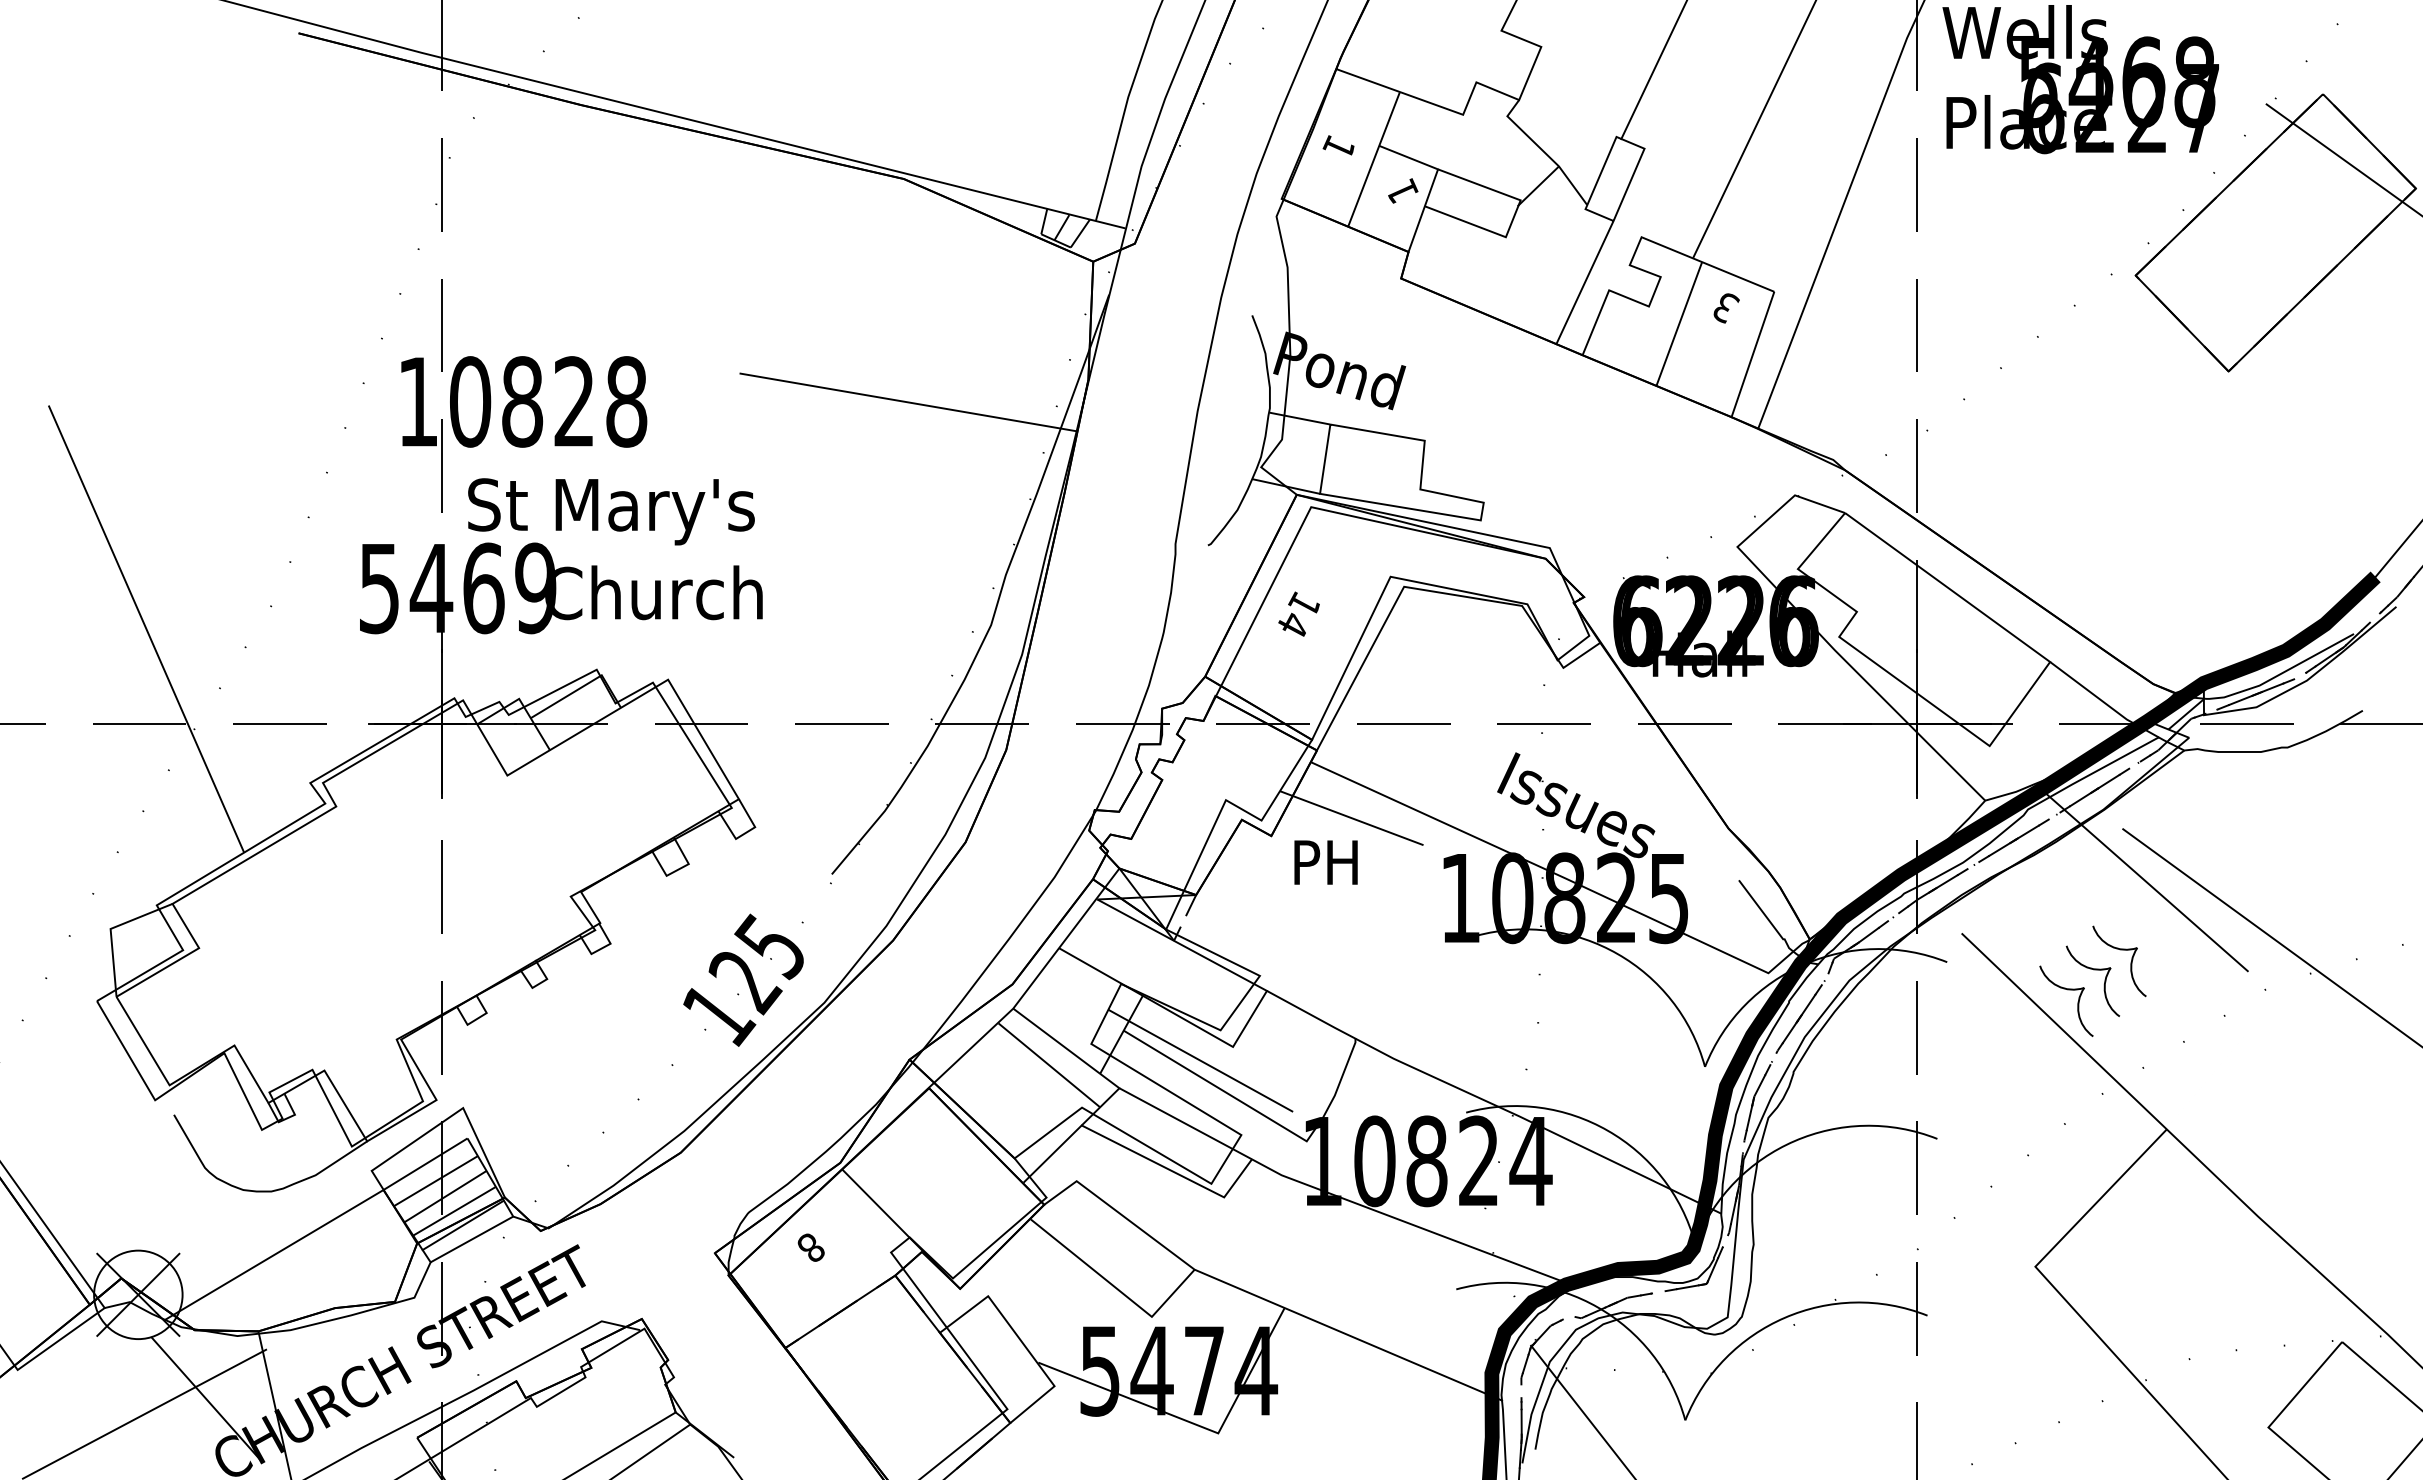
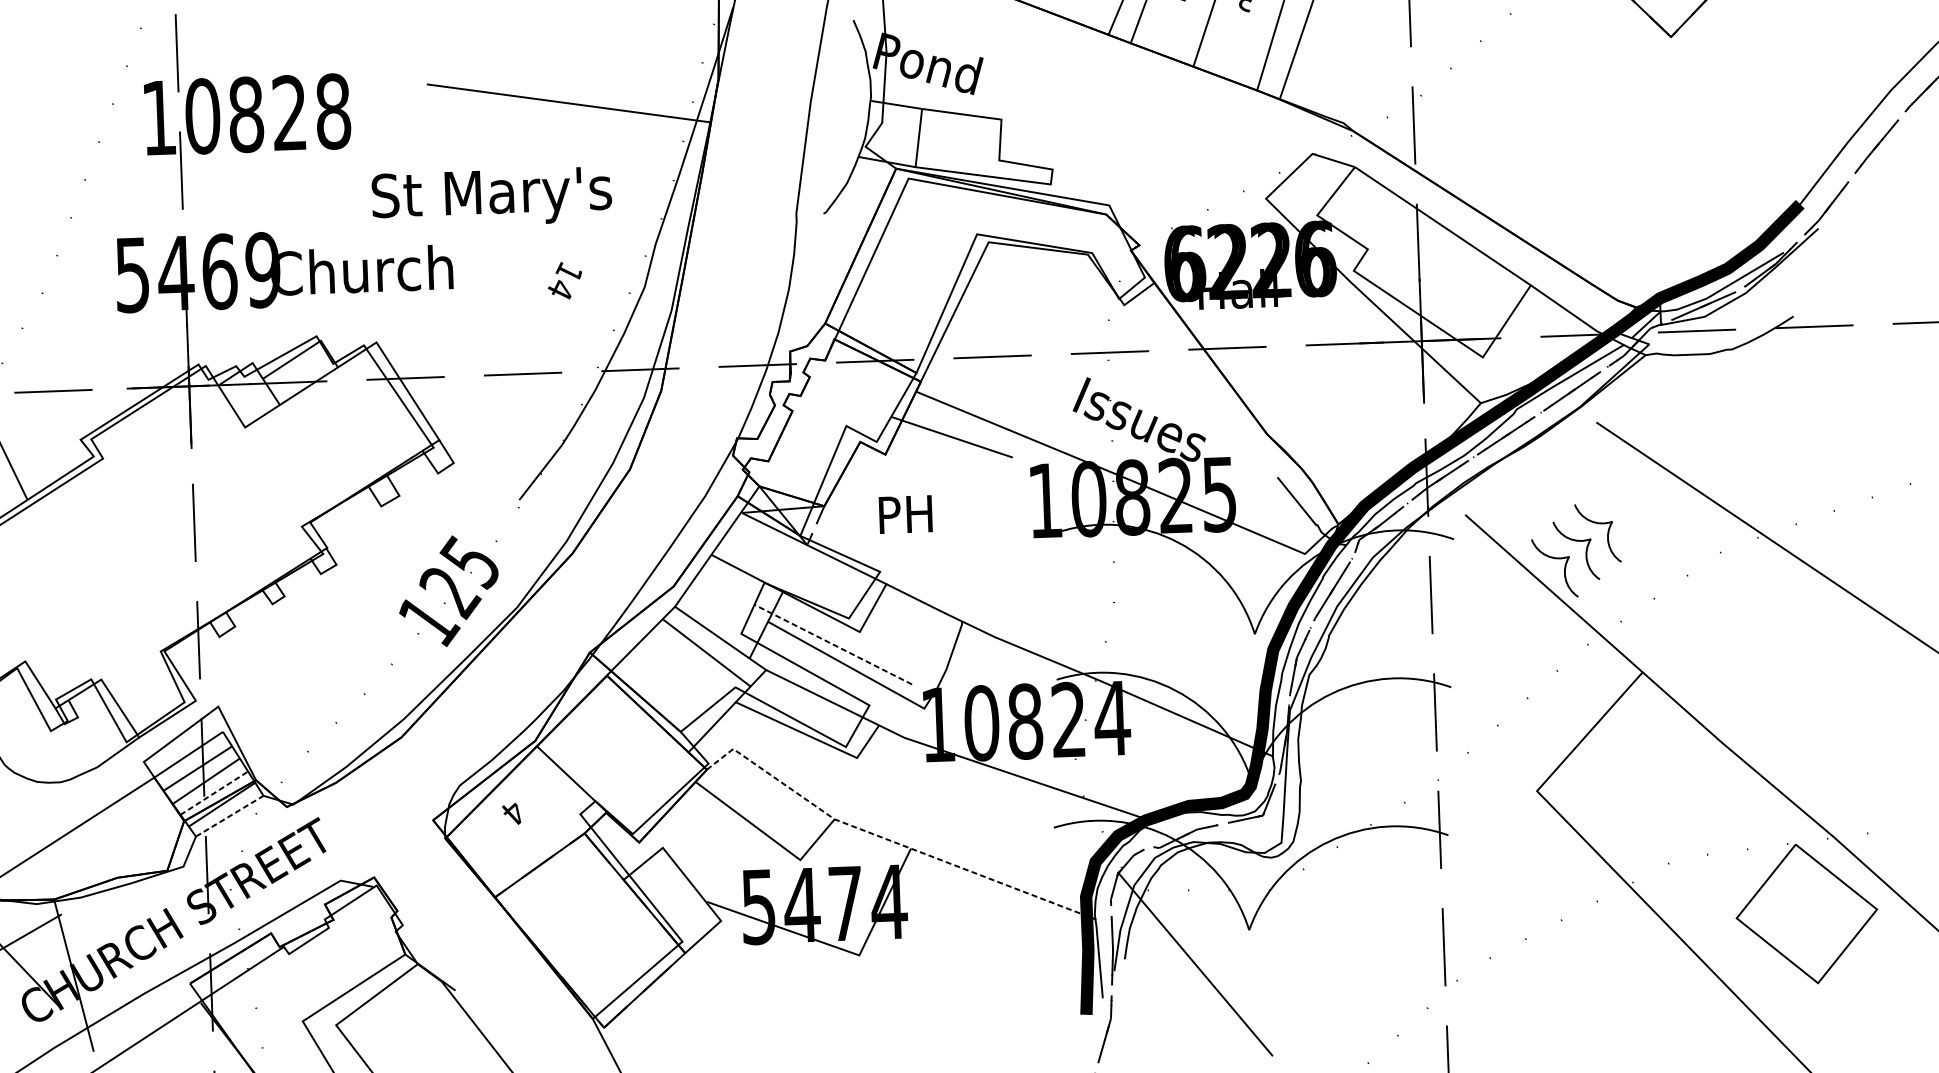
text: (611, 511) -> (492, 197), moved
text: (1298, 613) -> (564, 280), moved
text: (1325, 862) -> (905, 514), moved
line: (2144, 880) -> (1616, 465), removed
line: (1200, 1060) -> (833, 644), solid -> dashed
line: (454, 1211) -> (214, 793), solid -> dashed
line: (472, 1239) -> (230, 816), solid -> dashed
text: (810, 1247) -> (512, 812), 8 -> 4
line: (1261, 1298) -> (891, 841), solid -> dashed

